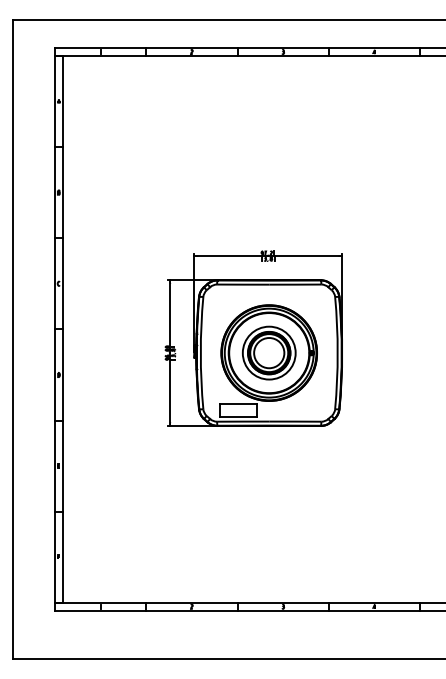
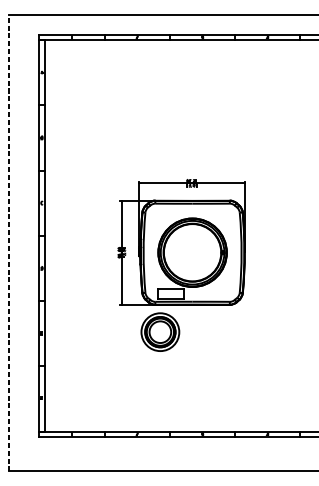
line: (13, 339) -> (9, 243), solid -> dashed
part: (268, 352) -> (159, 331), moved

